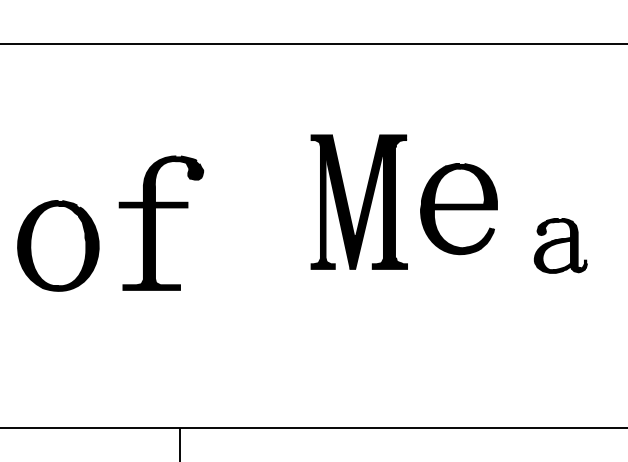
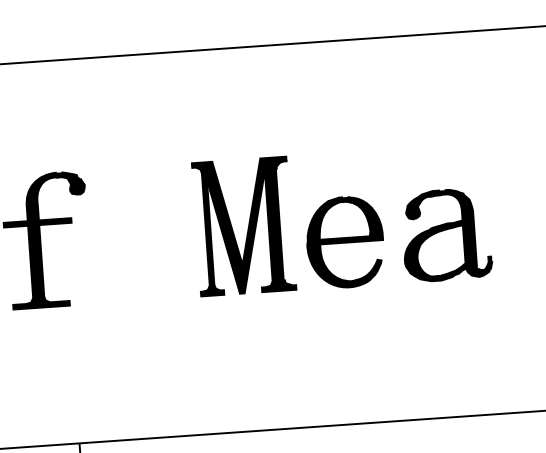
part: (358, 201) -> (243, 225), moved
part: (458, 209) -> (344, 242), moved
part: (560, 245) -> (446, 234), size x1.67

